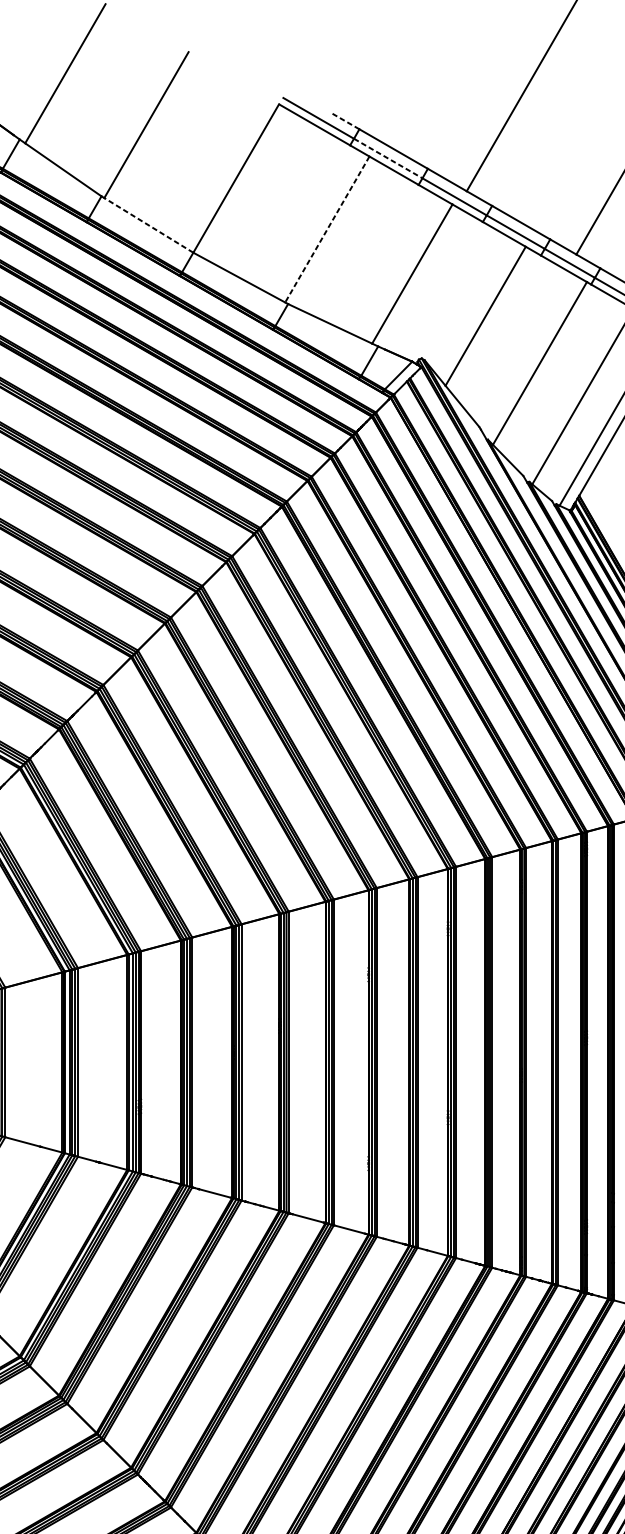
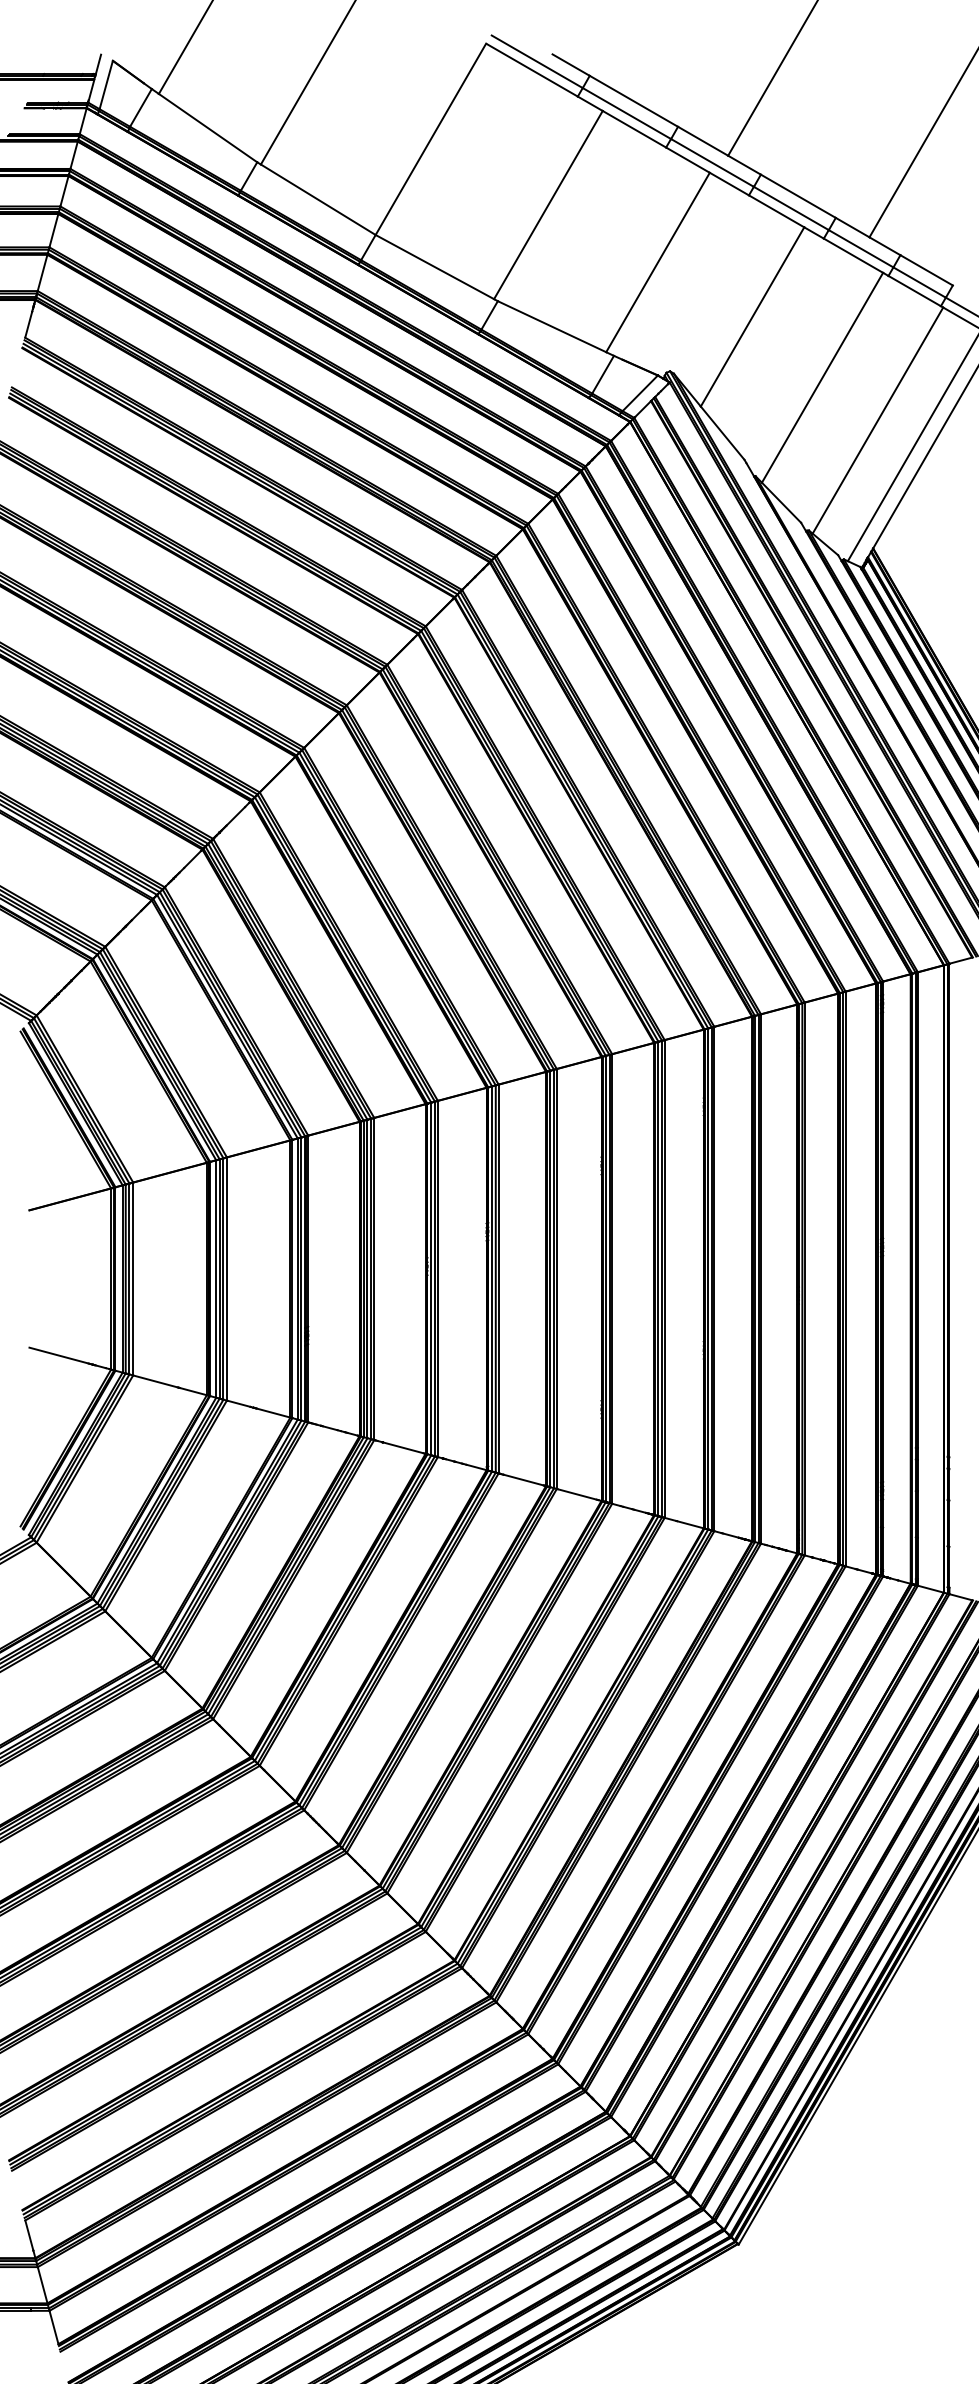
line: (344, 120) -> (570, 64), dashed -> solid
line: (387, 158) -> (626, 113), dashed -> solid
line: (148, 225) -> (317, 199), dashed -> solid
line: (327, 229) -> (548, 205), dashed -> solid

